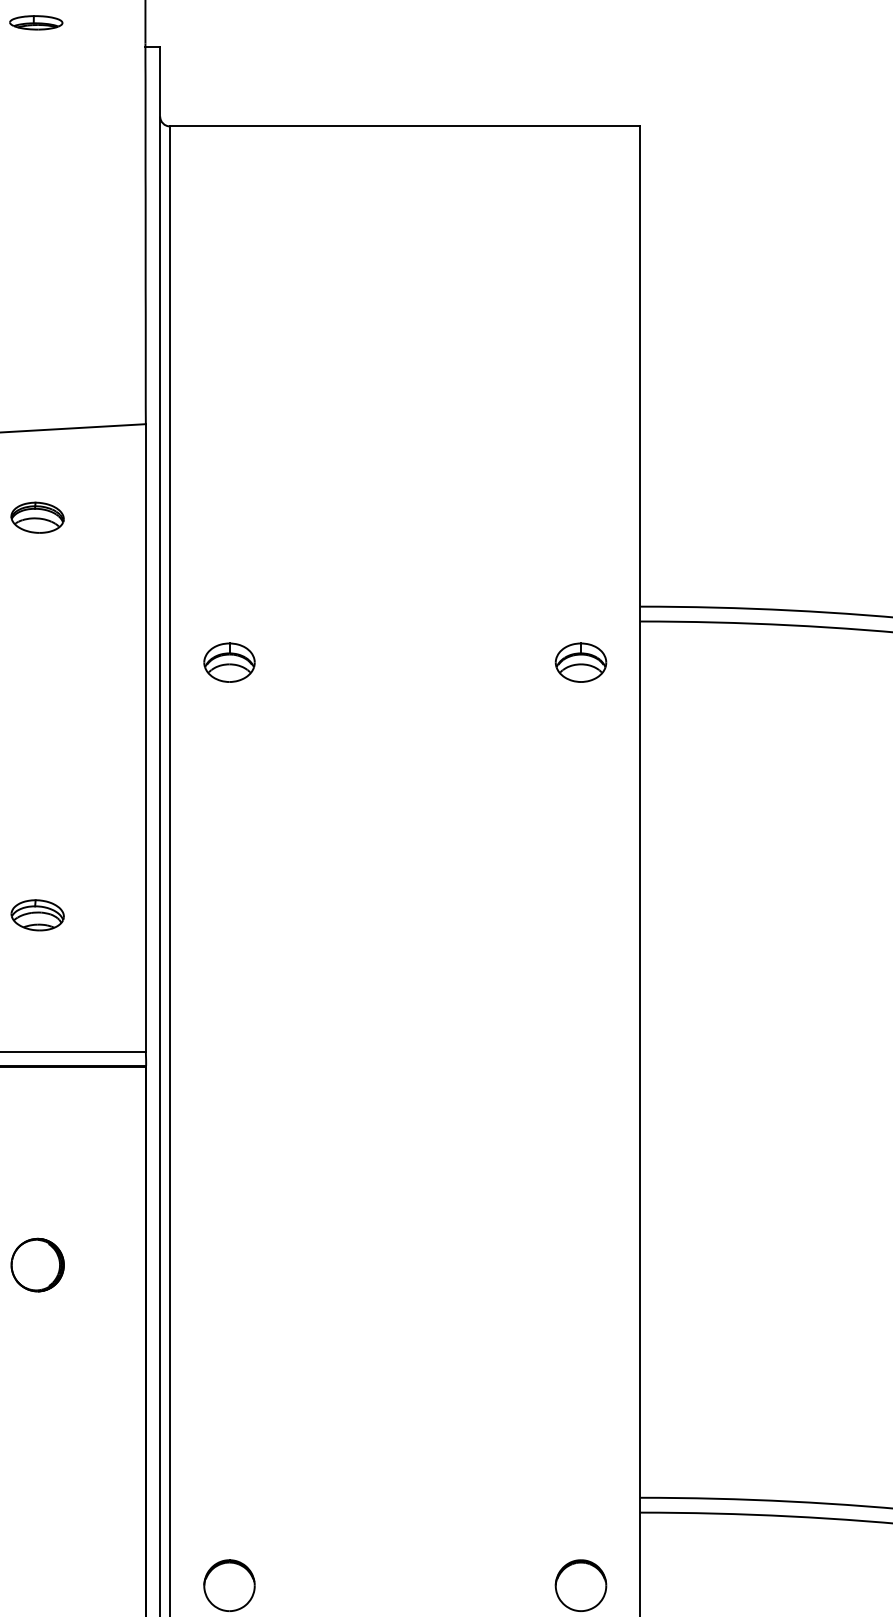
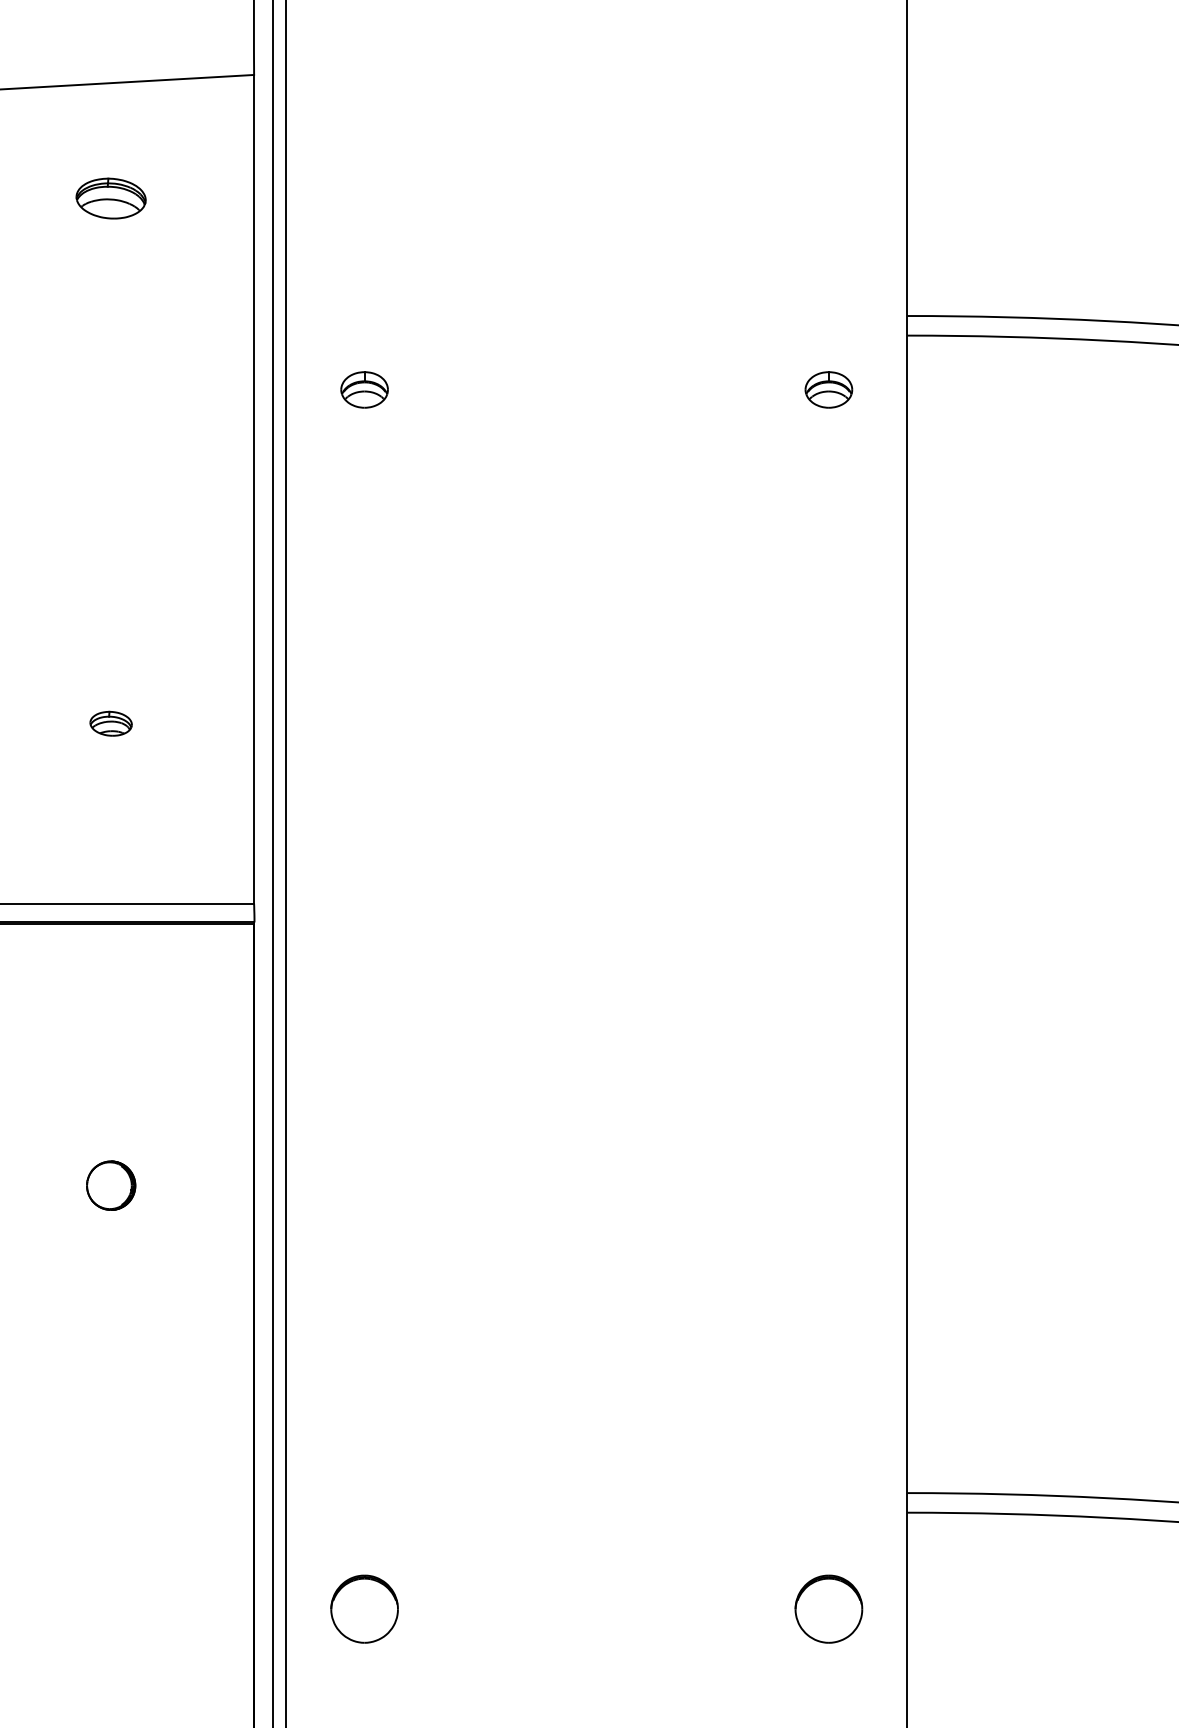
part: (229, 662) -> (364, 389), size x0.7
part: (580, 662) -> (828, 389), size x0.7
part: (37, 915) -> (110, 723), size x0.6
part: (37, 1264) -> (110, 1184), size x0.7

